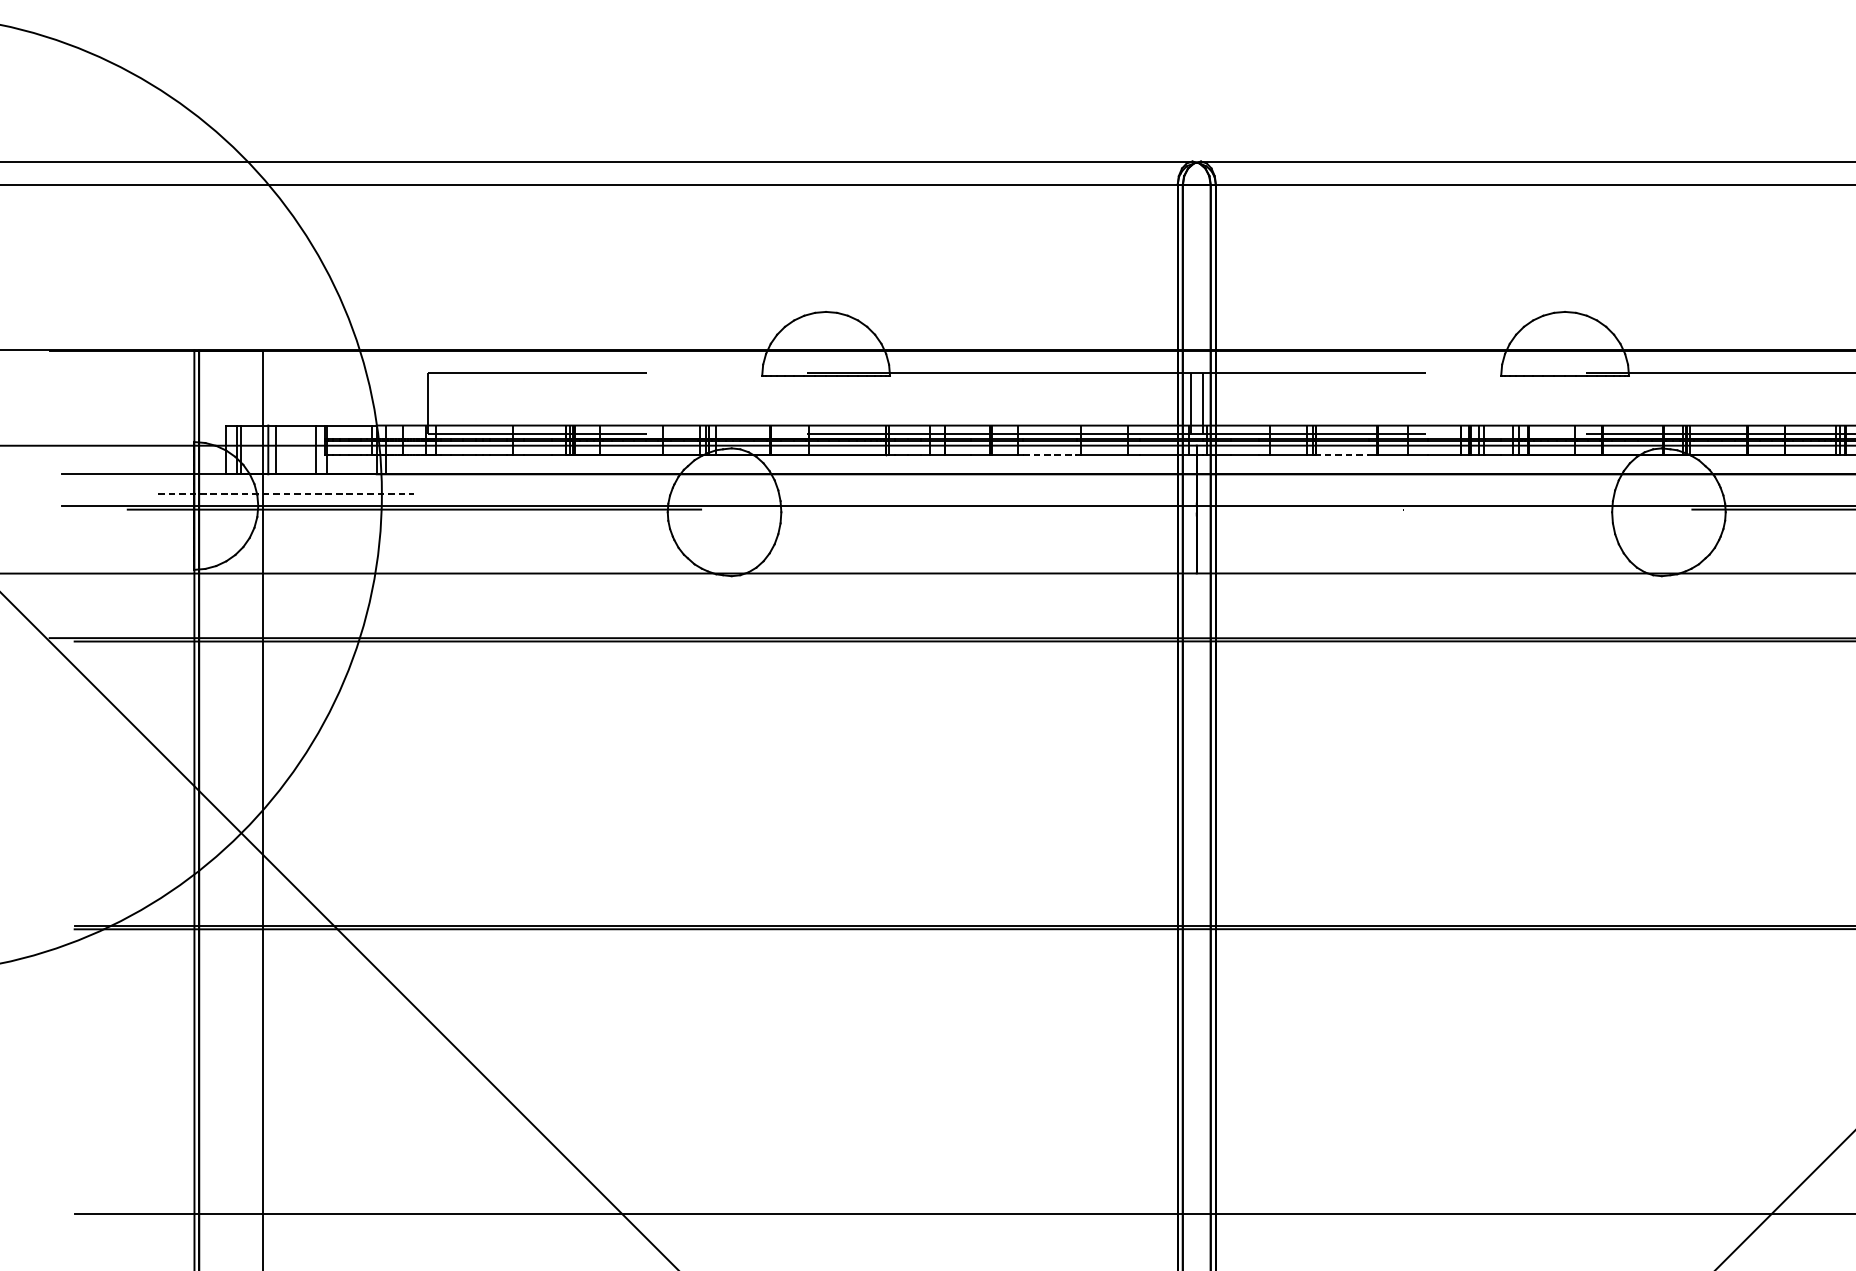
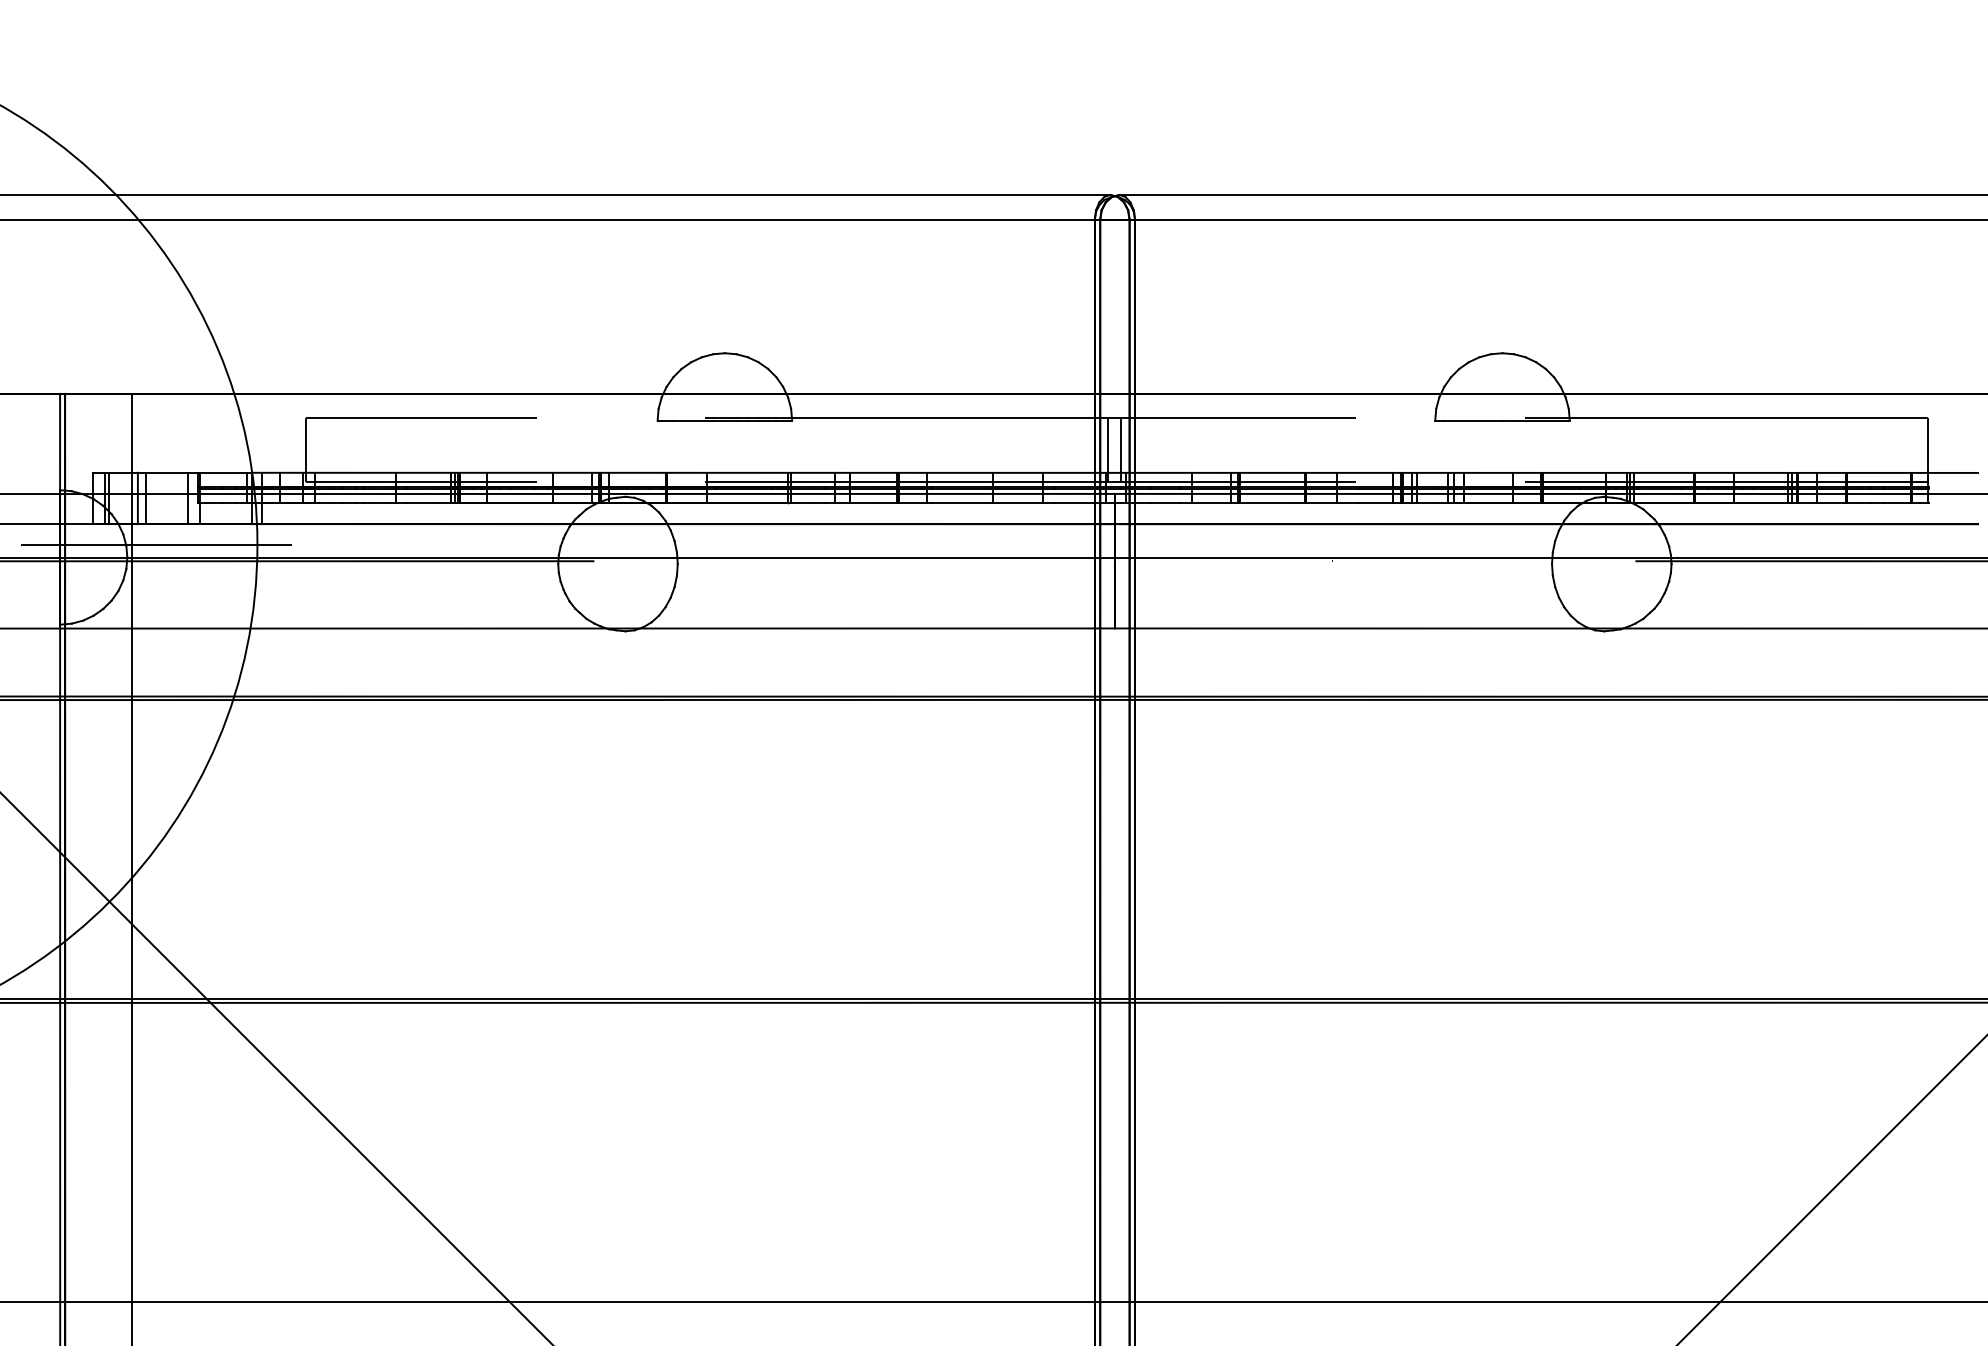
line: (1050, 454) -> (960, 503), dashed -> solid
line: (1341, 454) -> (1267, 503), dashed -> solid
line: (285, 494) -> (156, 545), dashed -> solid

